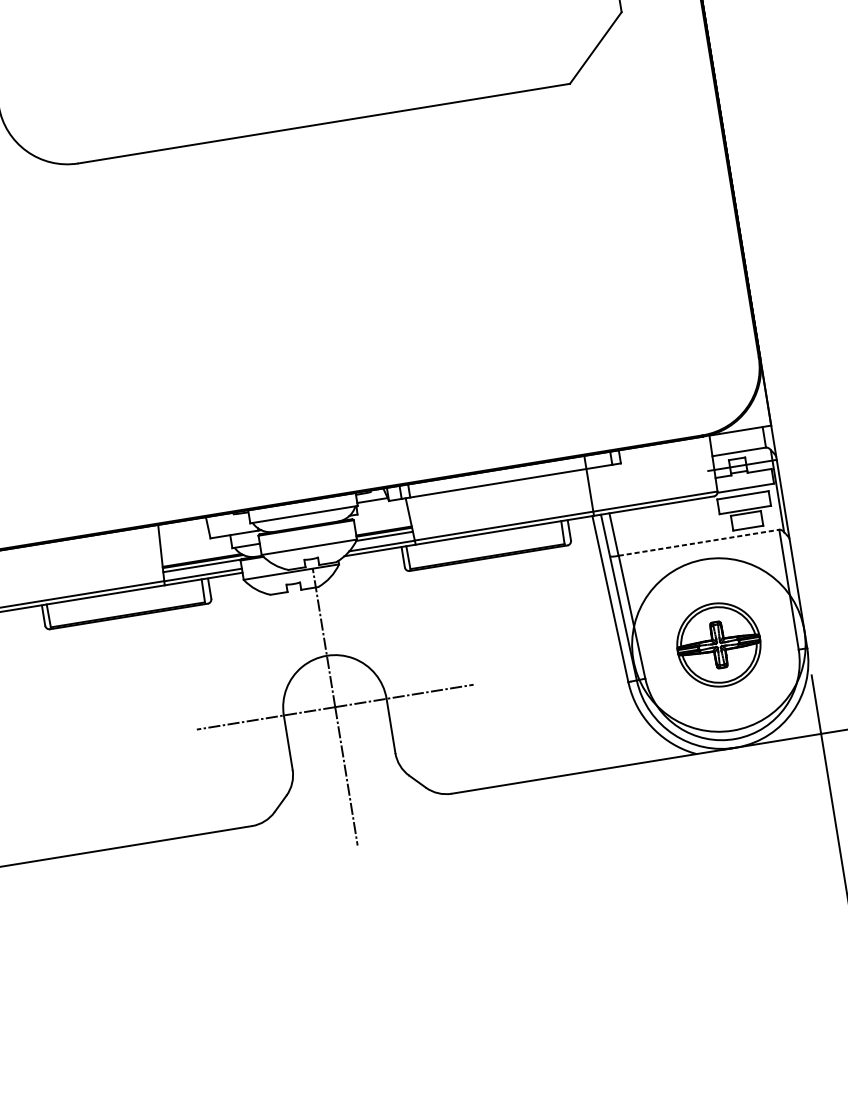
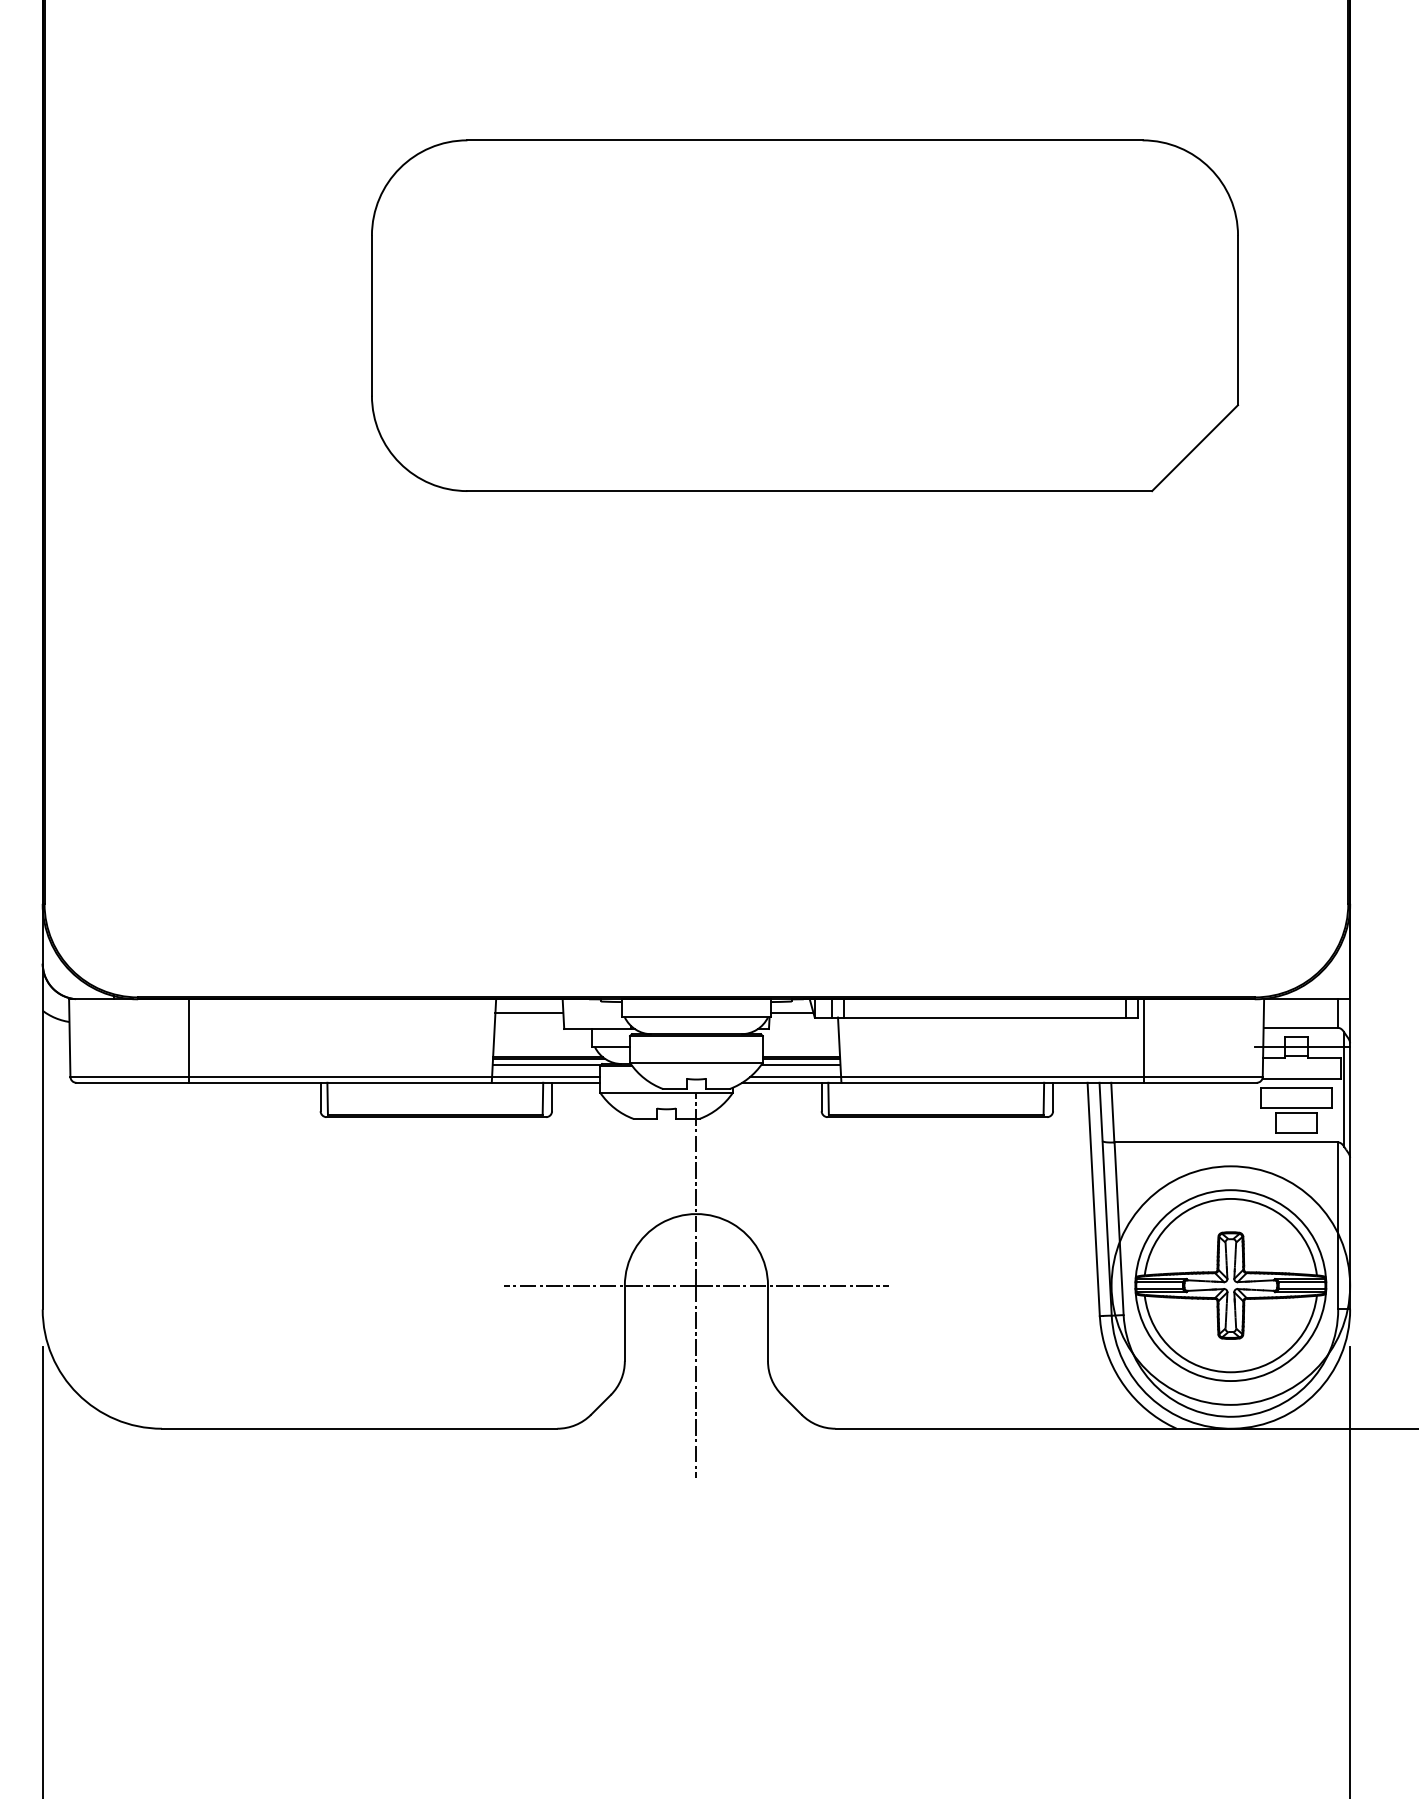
line: (588, 485) -> (1143, 1040), moved
line: (183, 531) -> (529, 1013), added
line: (699, 542) -> (1226, 1142), dashed -> solid
part: (718, 644) -> (1230, 1285), size x1.67

